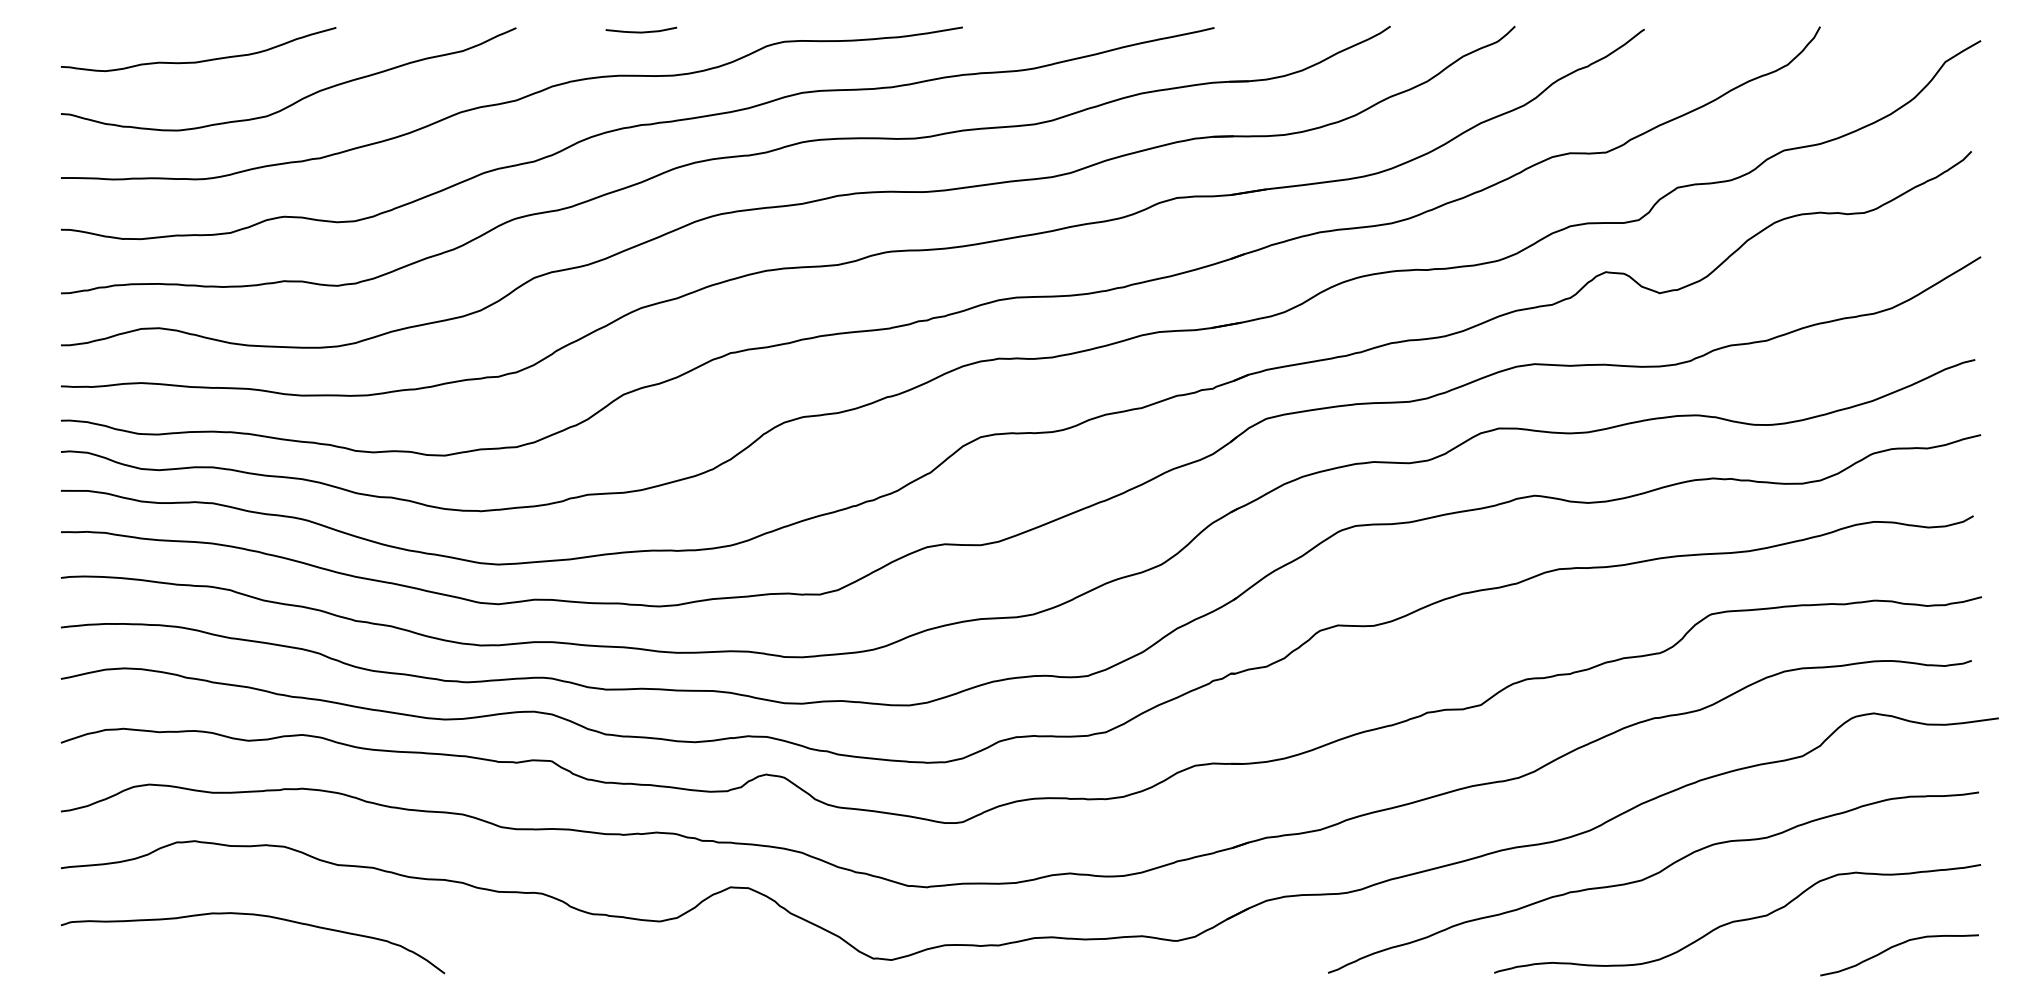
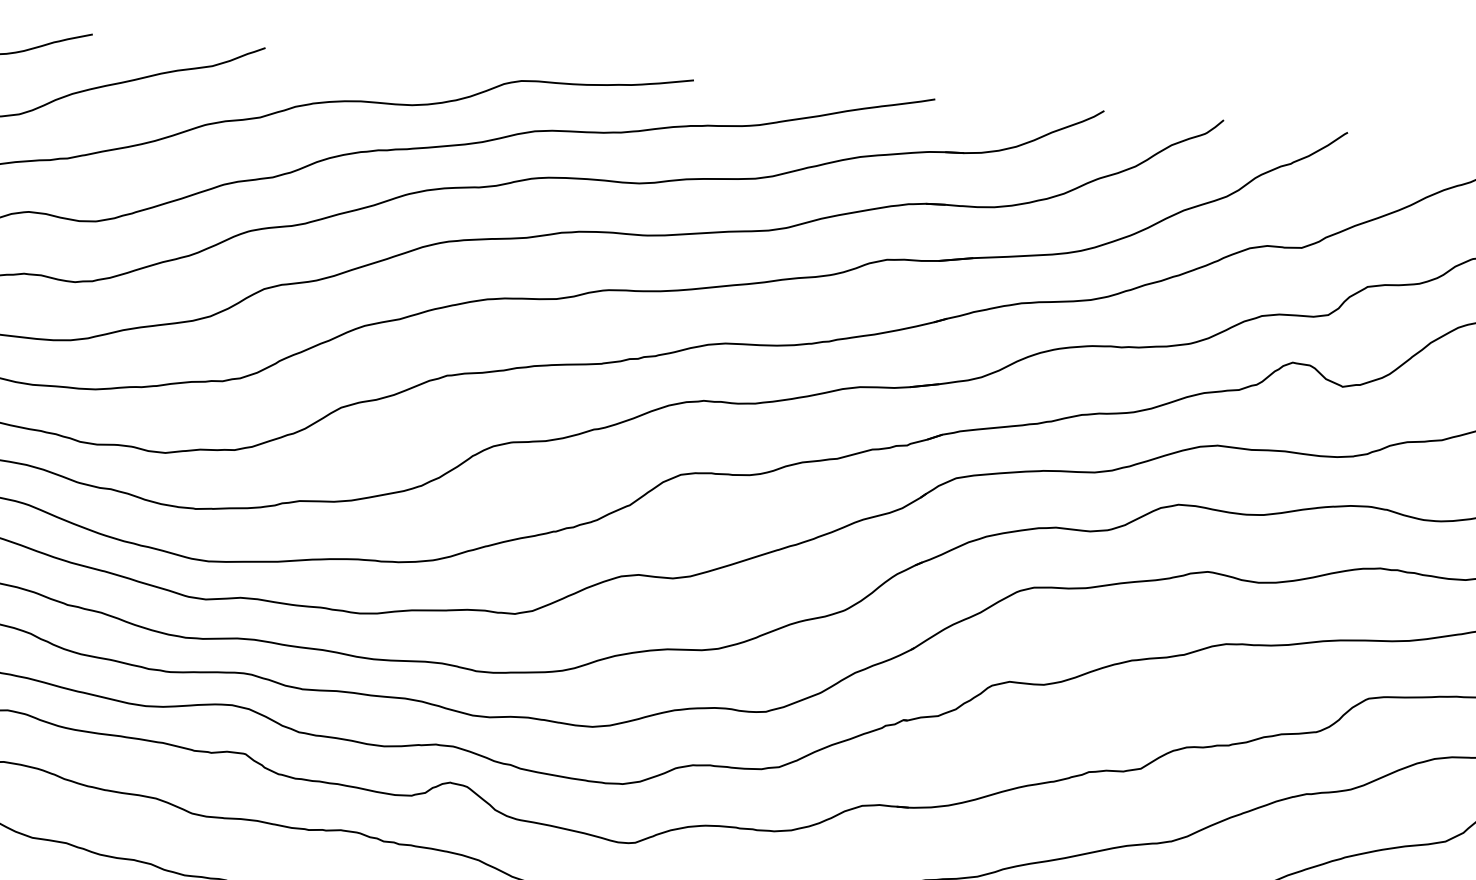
curve: (641, 31) -> (385, 60), removed

